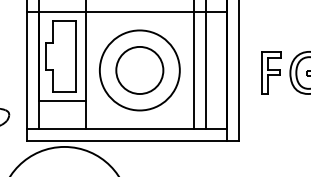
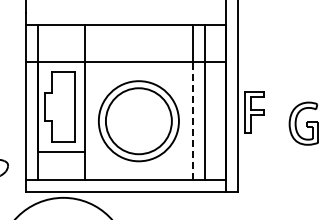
circle: (139, 69) -> (138, 120), size x1.4
line: (194, 70) -> (193, 121), solid -> dashed
part: (271, 72) -> (254, 112), moved

